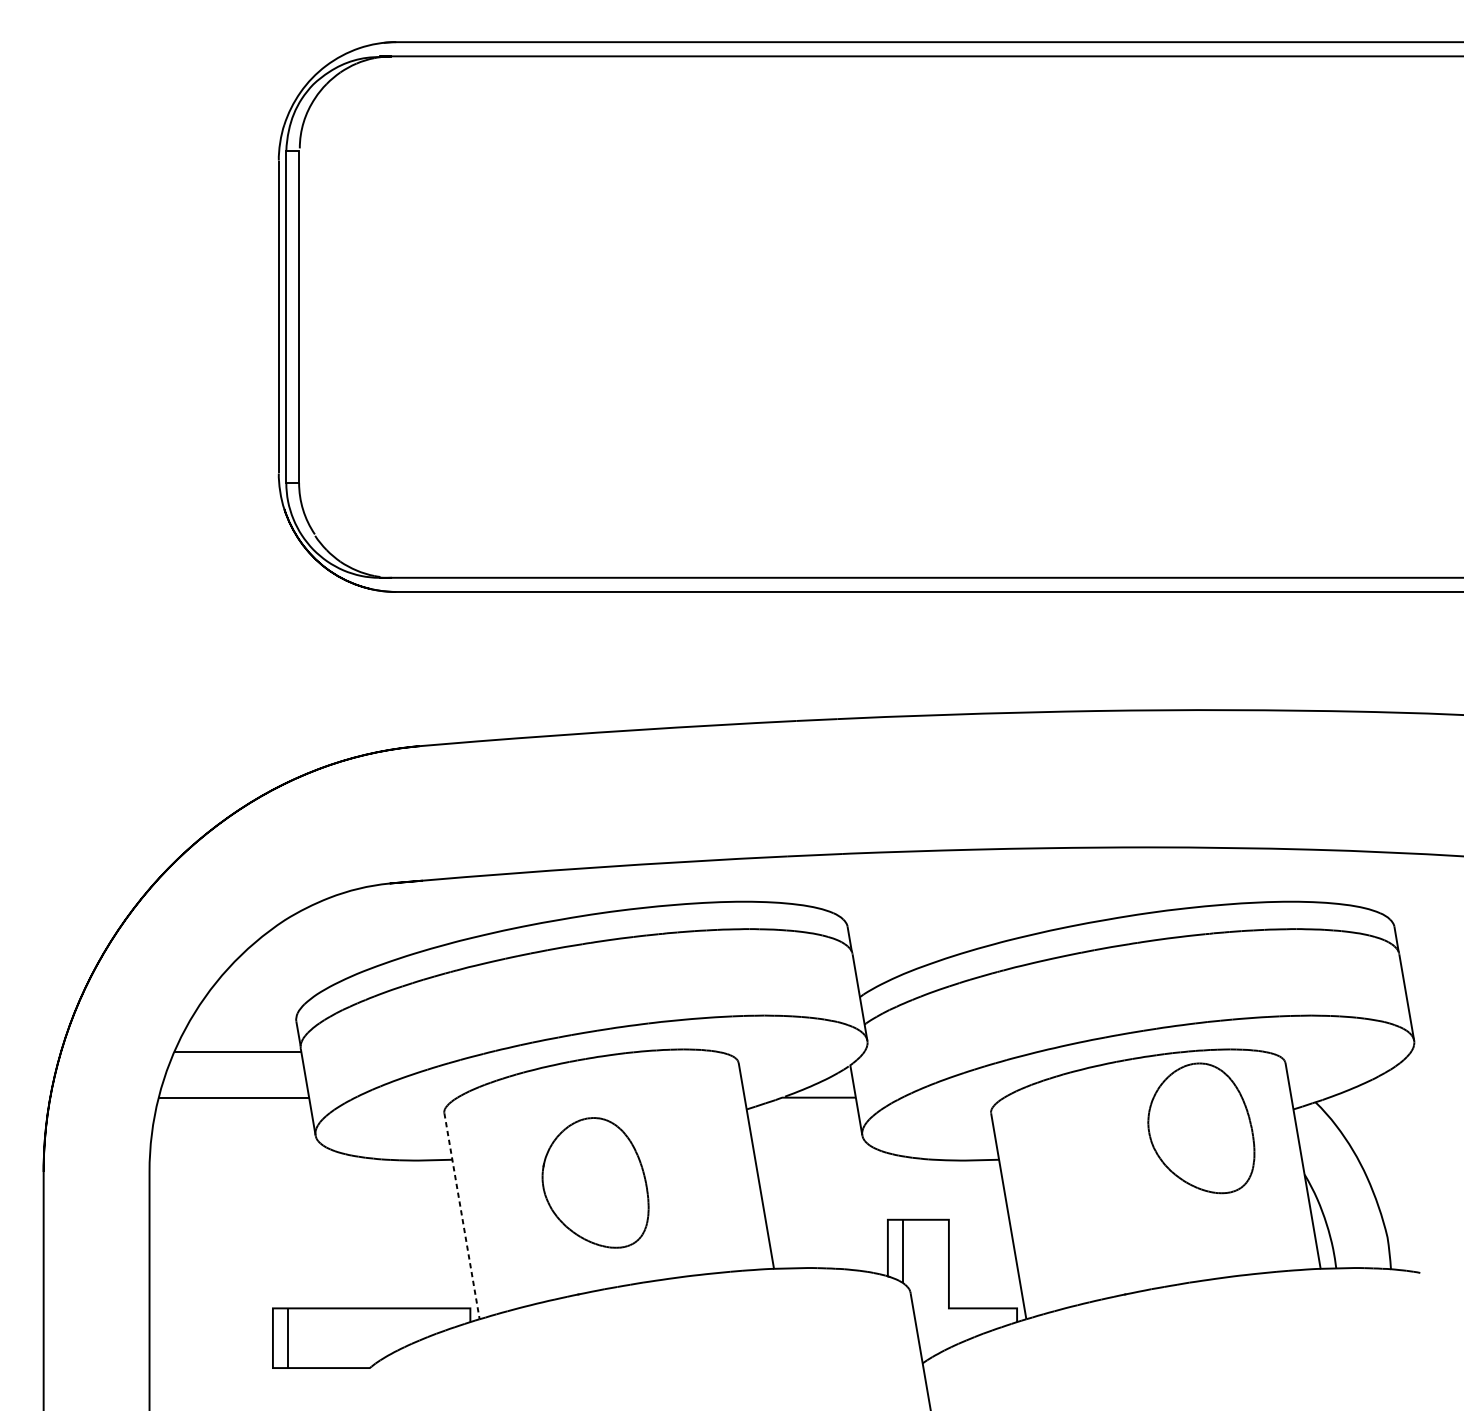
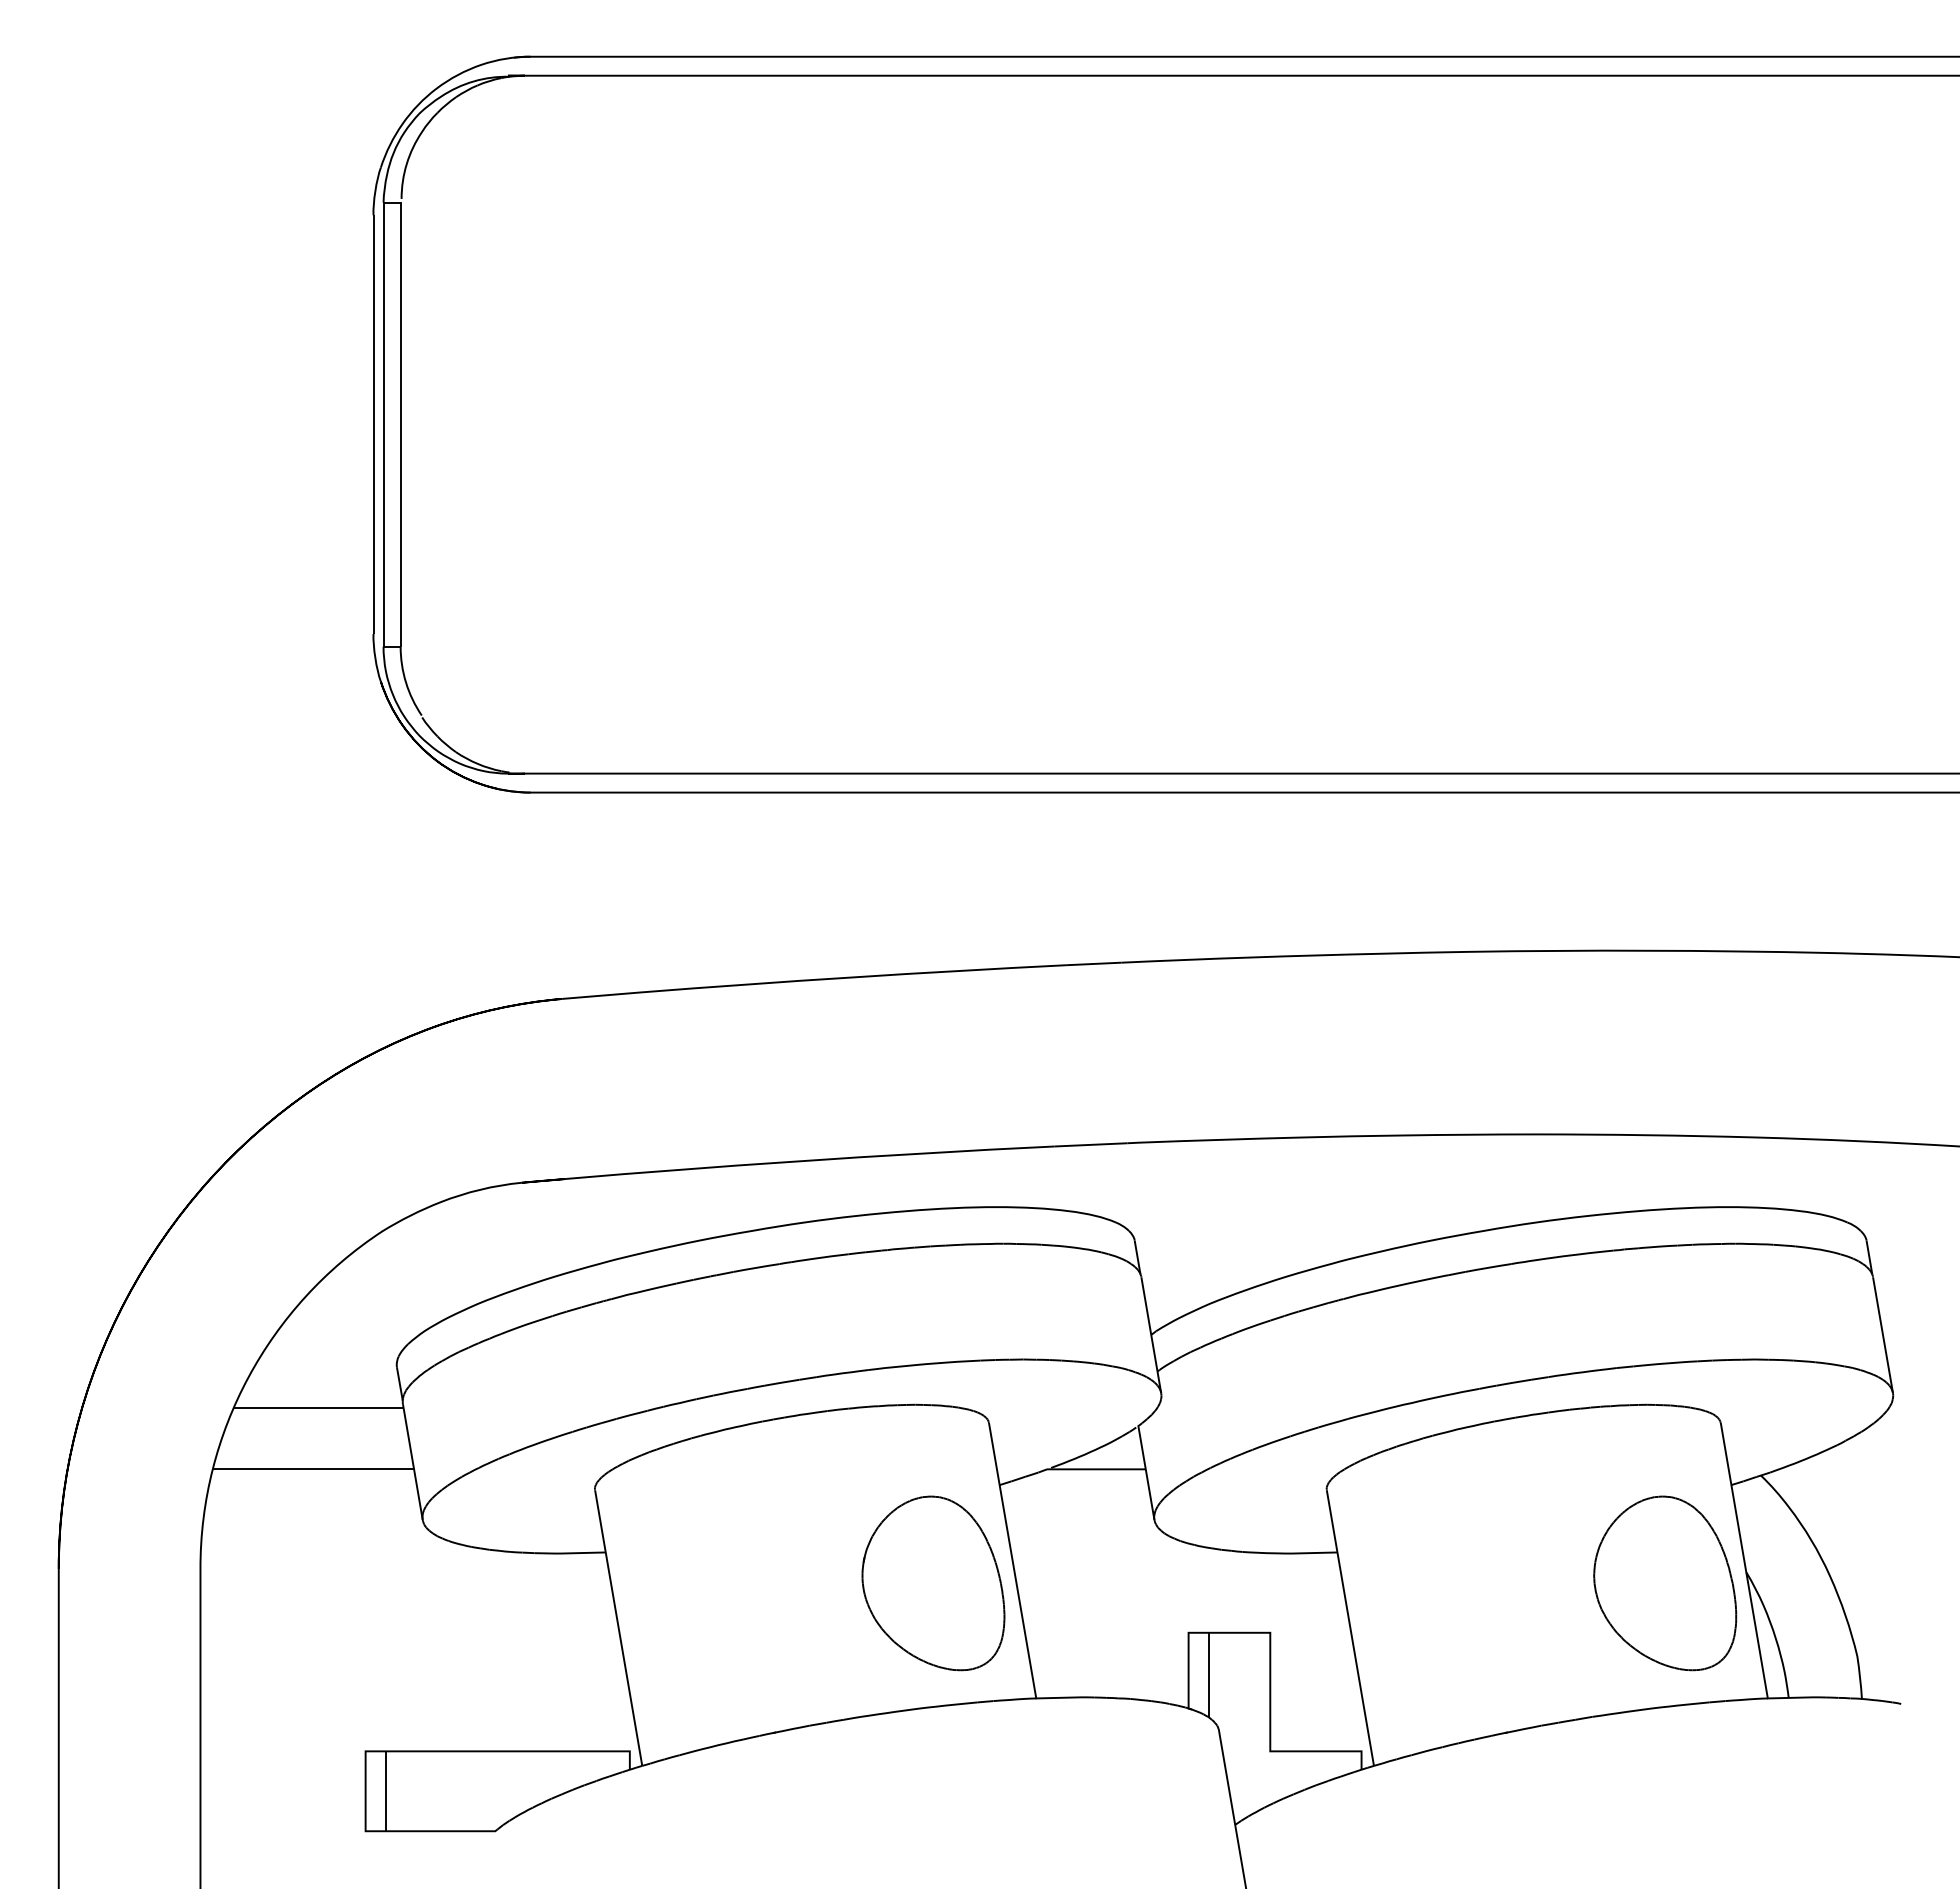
part: (1201, 1128) -> (1665, 1583), moved
part: (595, 1182) -> (933, 1583), moved
line: (461, 1216) -> (618, 1628), dashed -> solid

